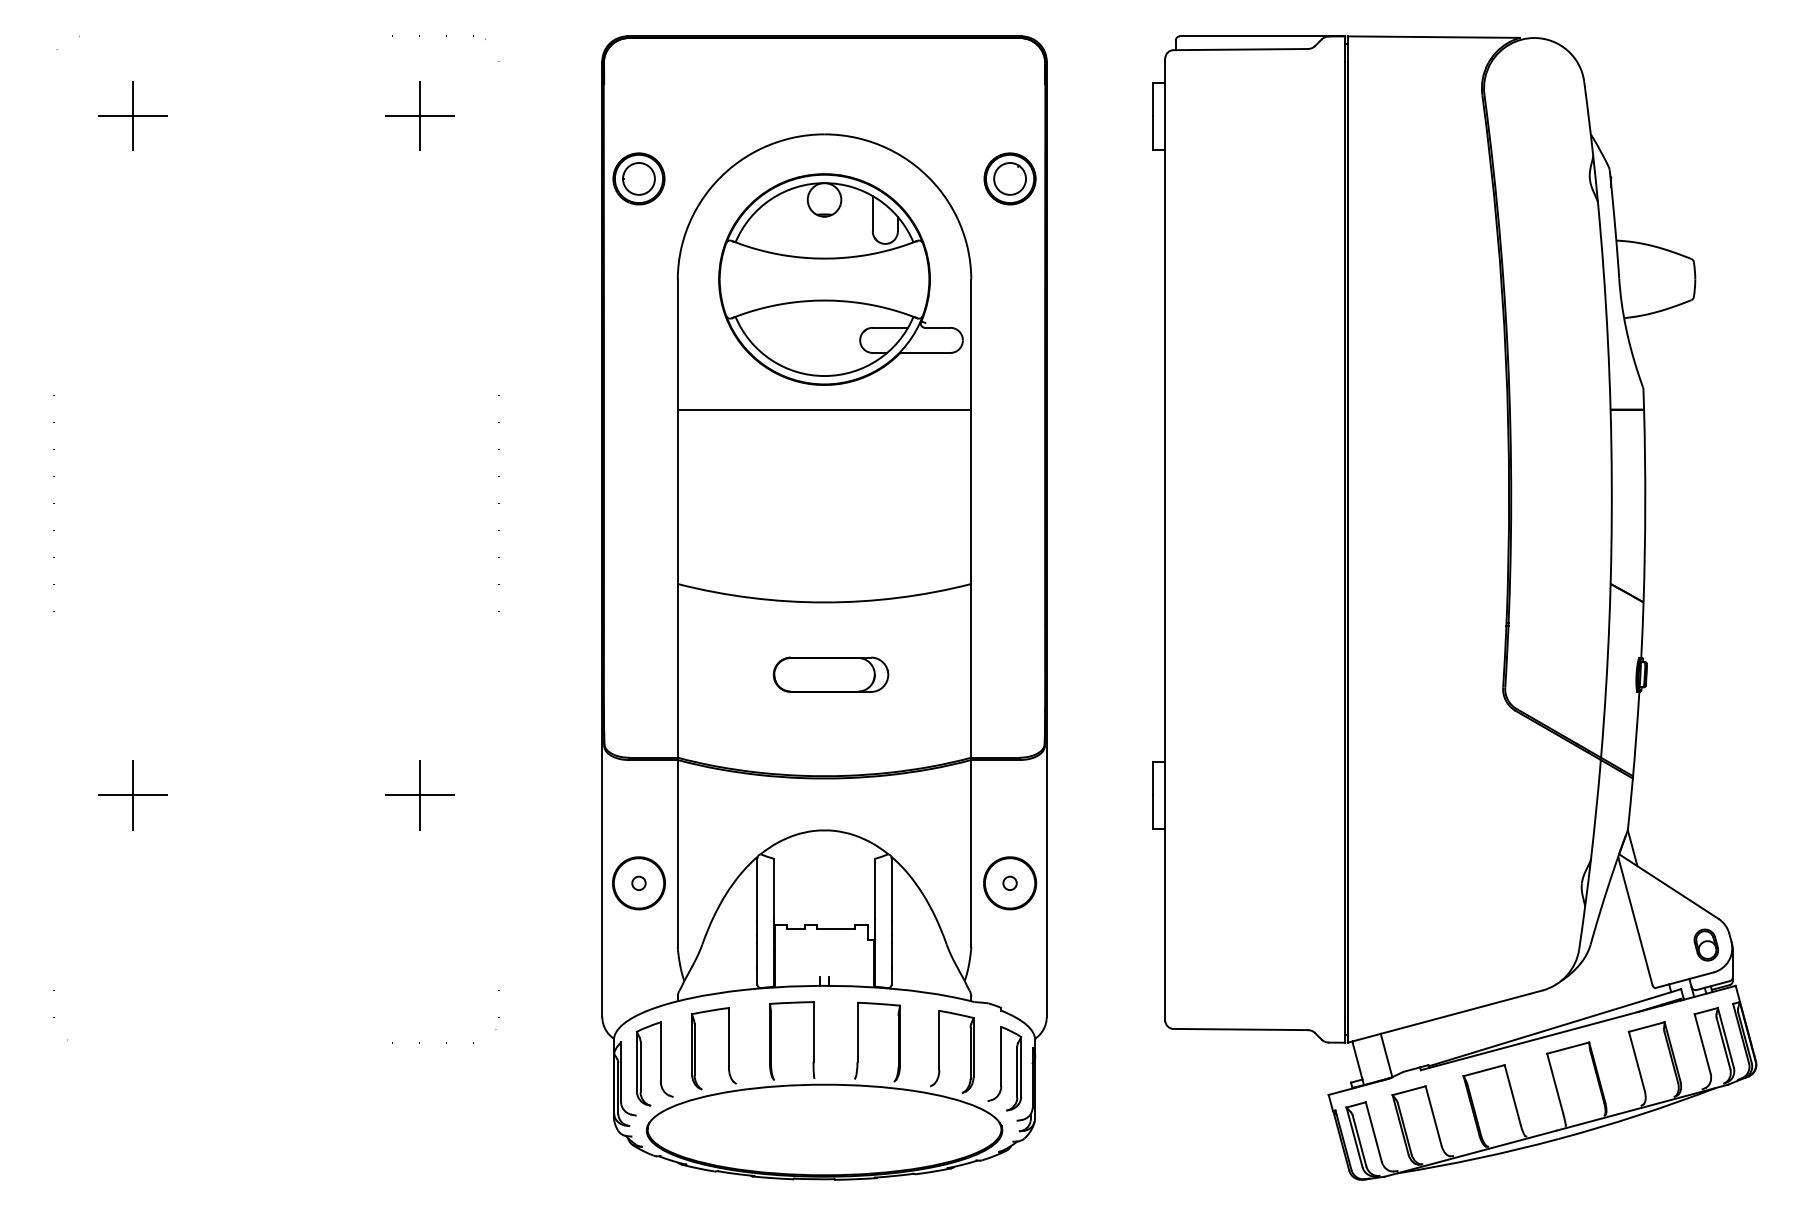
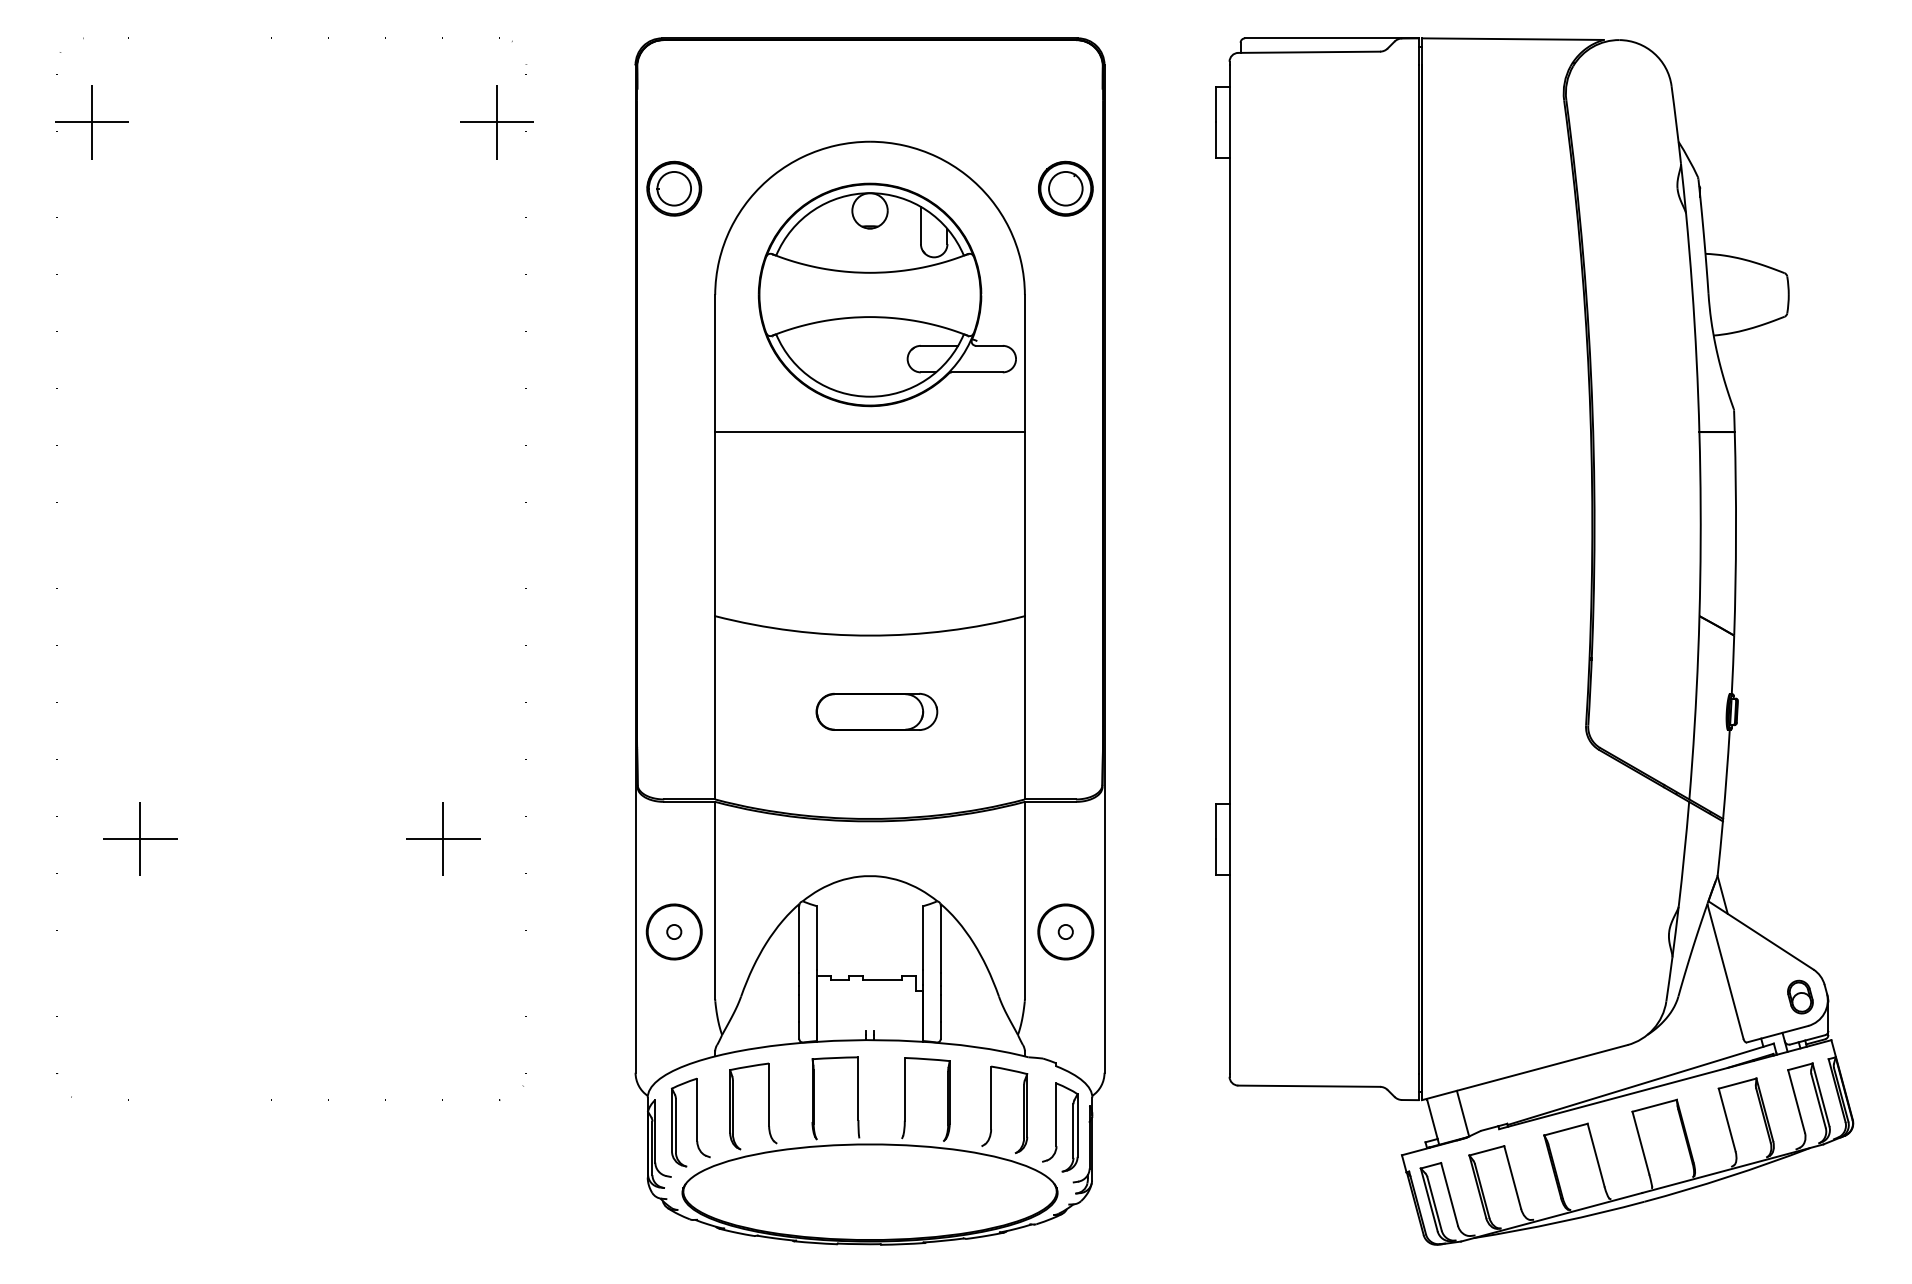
part: (132, 115) -> (91, 121), moved
part: (419, 115) -> (496, 121), moved

